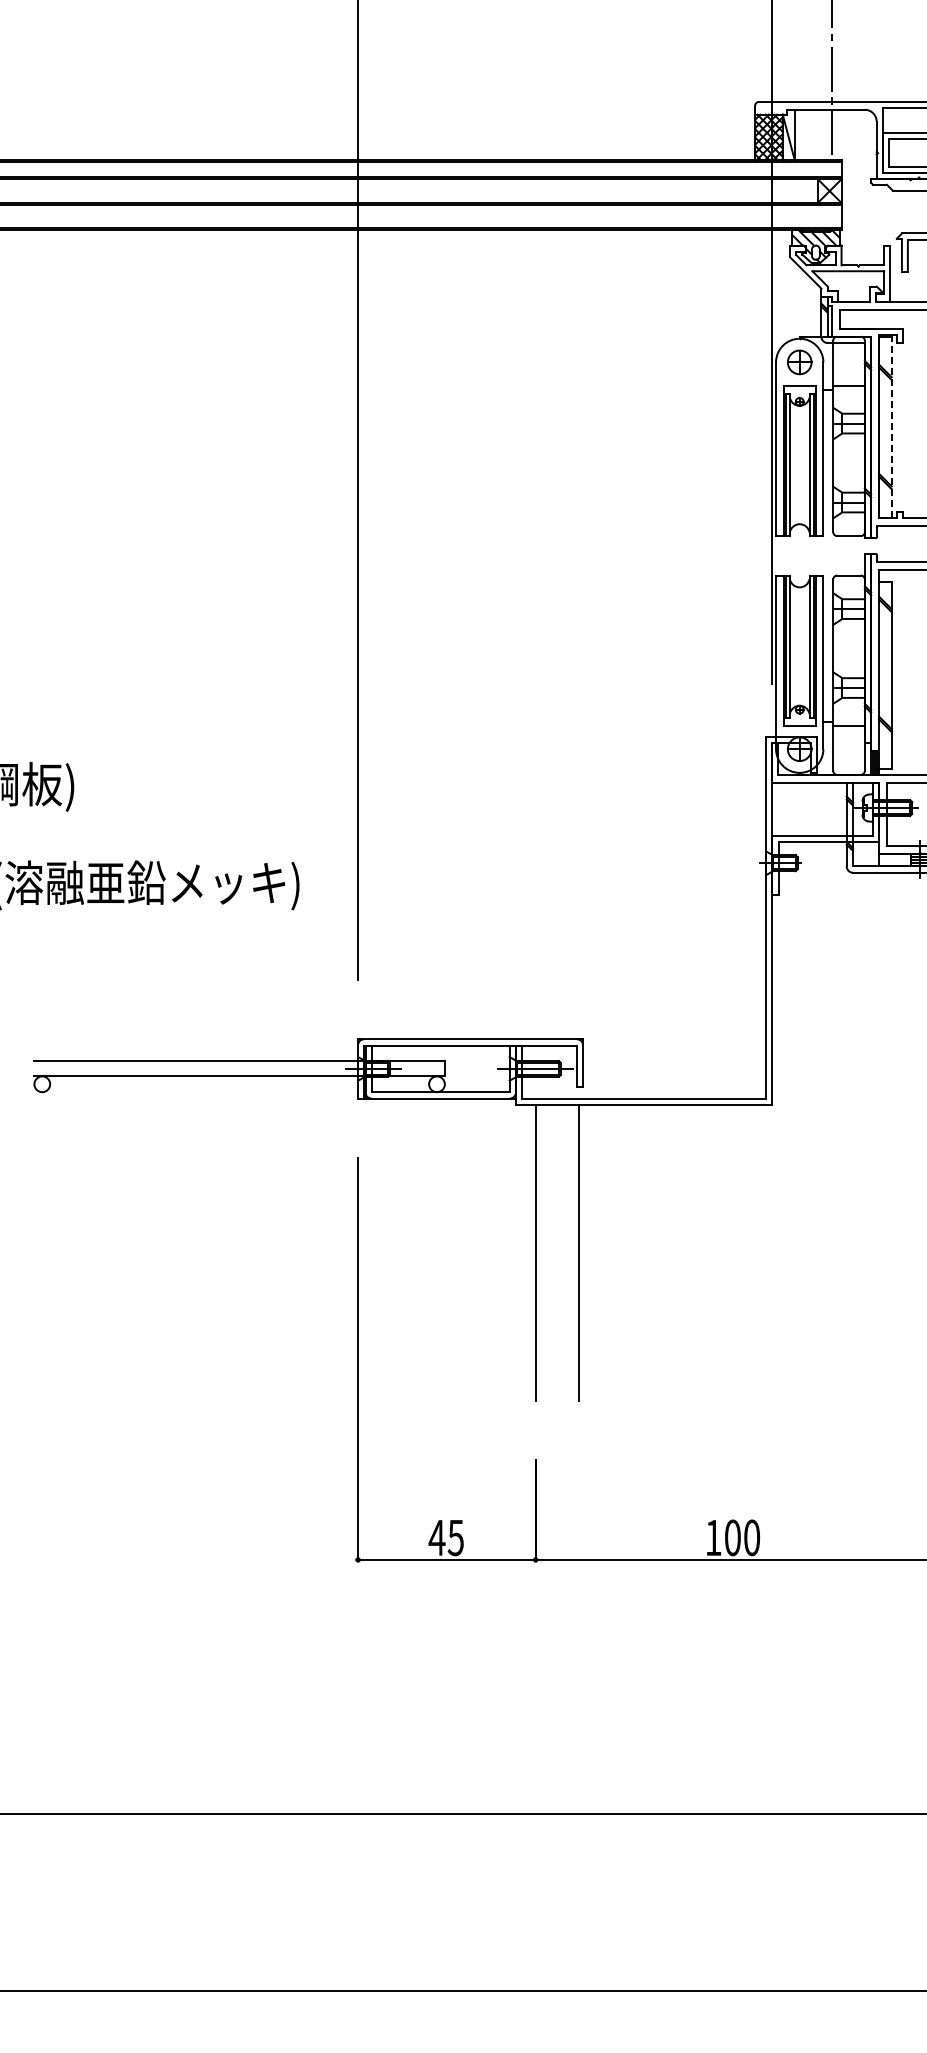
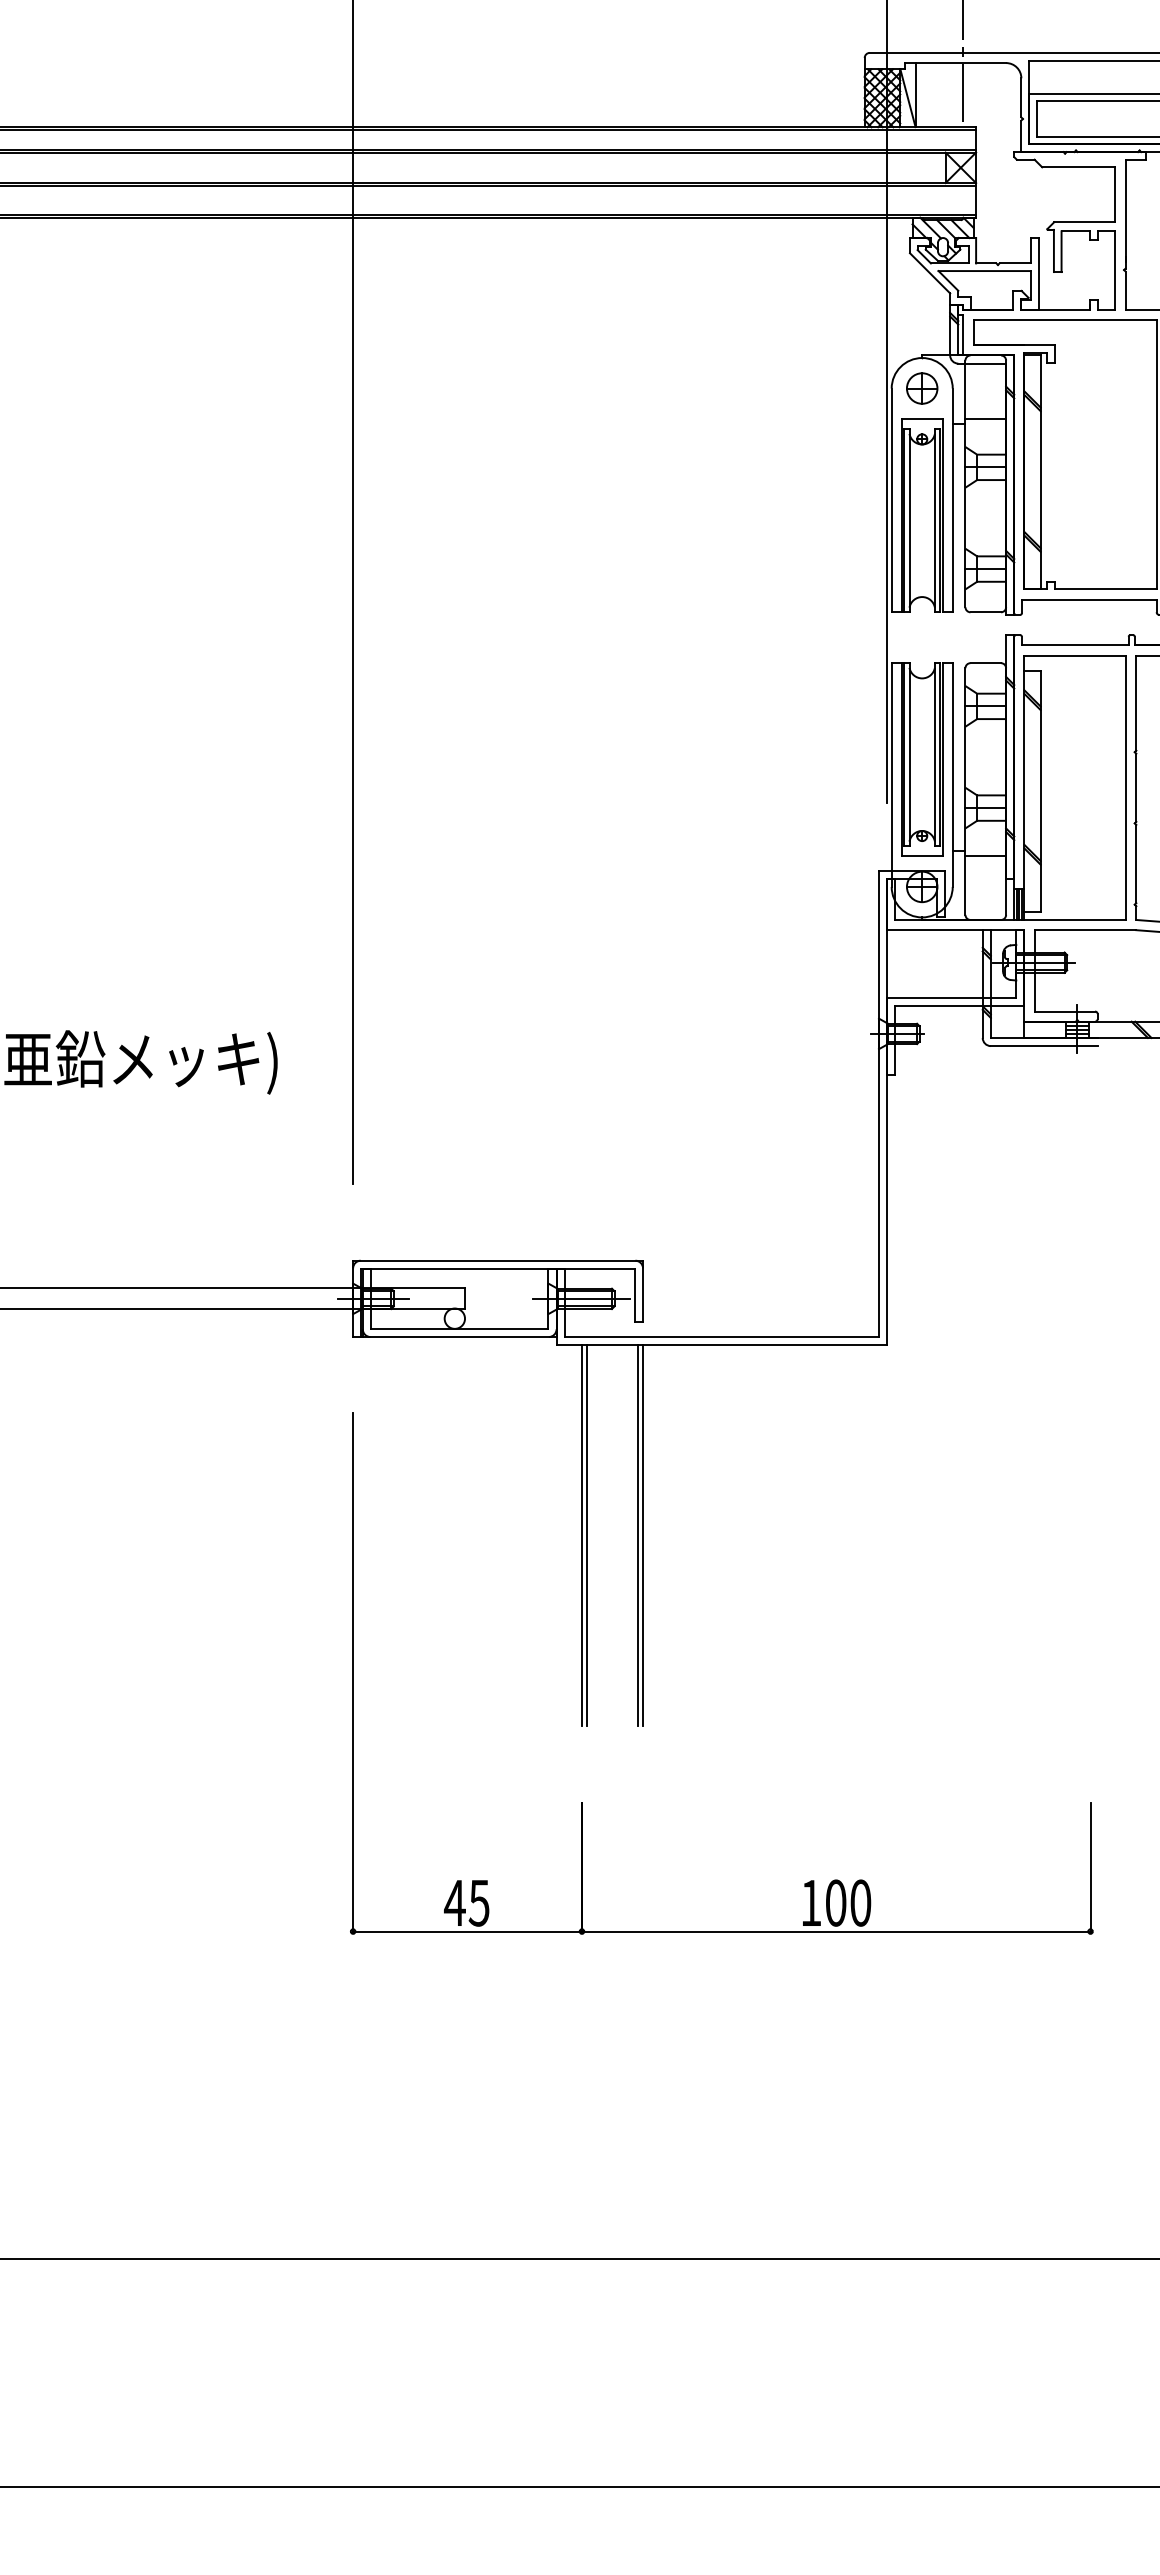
line: (891, 427) -> (1040, 472), dashed -> solid
line: (539, 1252) -> (586, 1535), added
line: (583, 1252) -> (643, 1535), added

